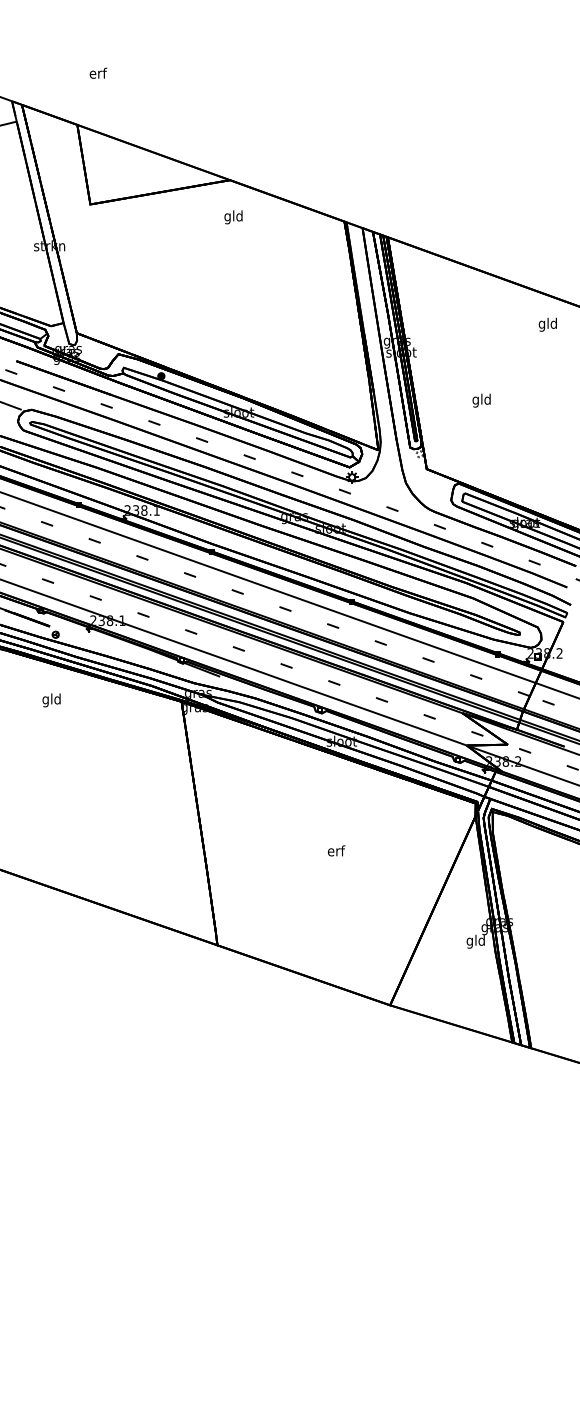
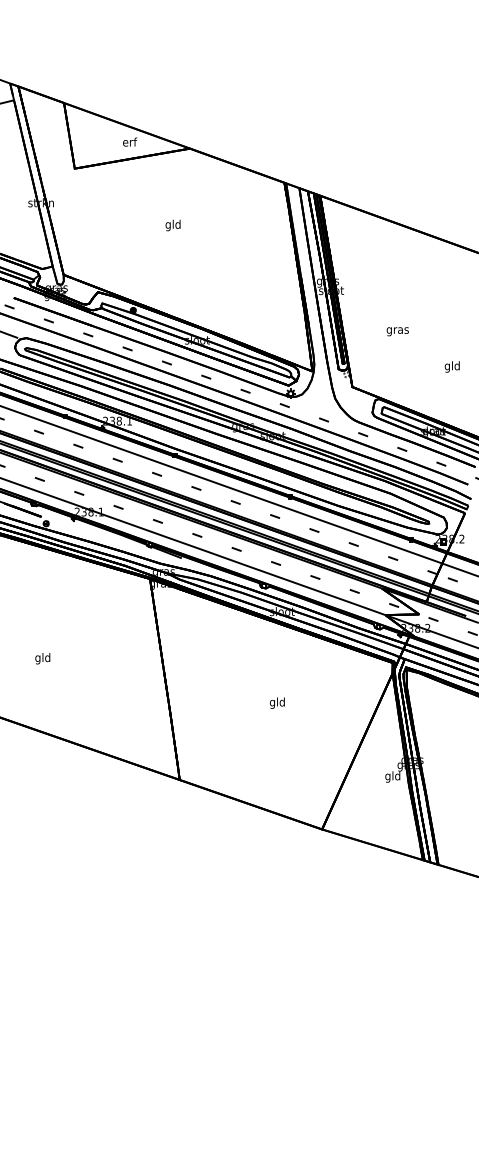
text: (98, 72) -> (130, 141), moved
text: (233, 217) -> (173, 225), moved
text: (547, 324) -> (451, 366), moved
text: (481, 400) -> (397, 330), gld -> gras
text: (51, 700) -> (42, 658), moved
text: (335, 852) -> (277, 703), erf -> gld

